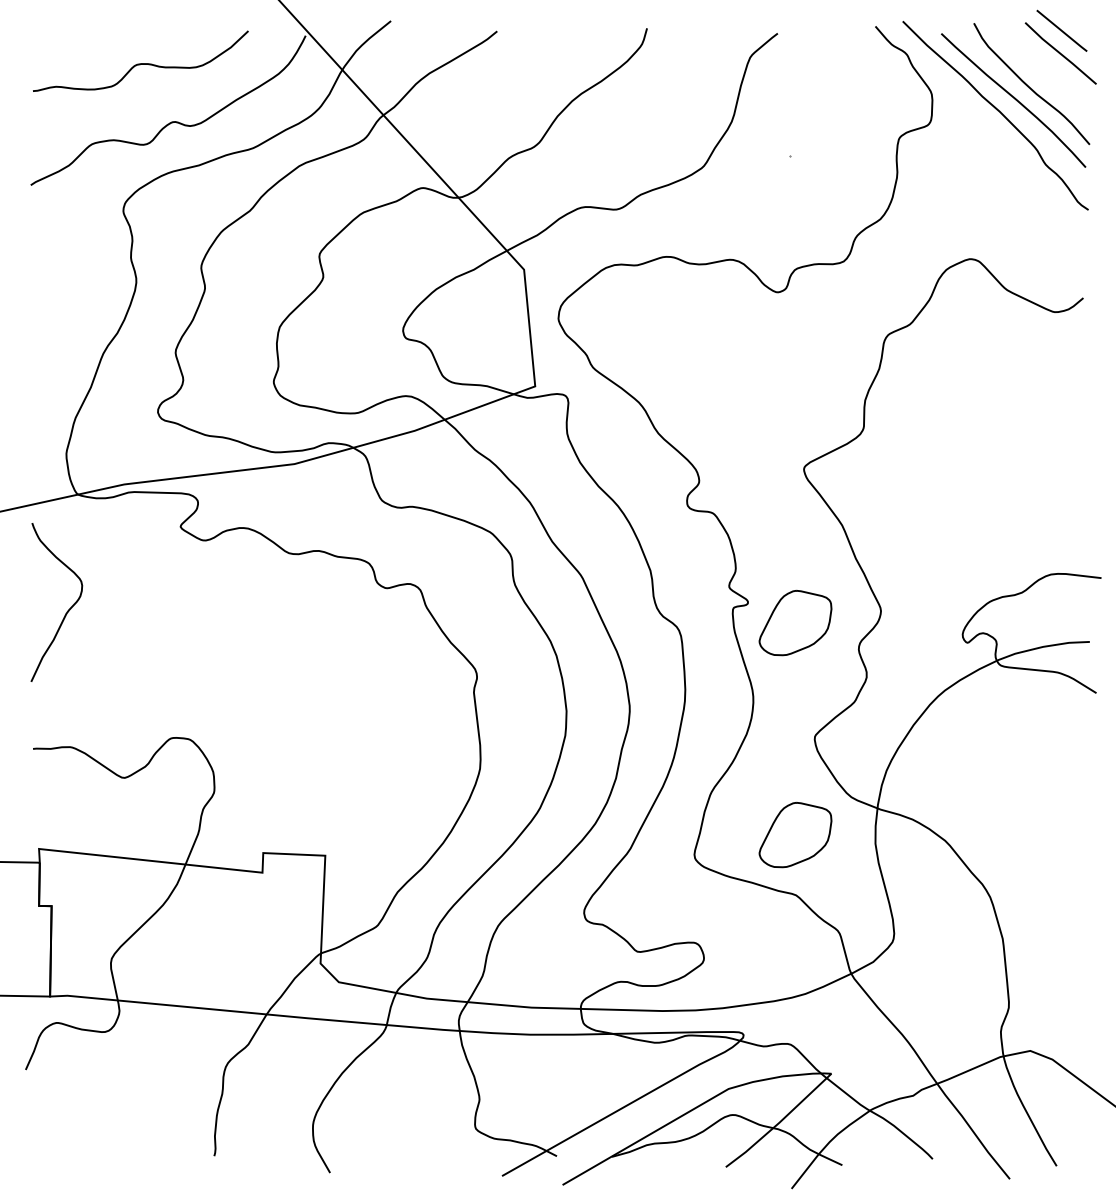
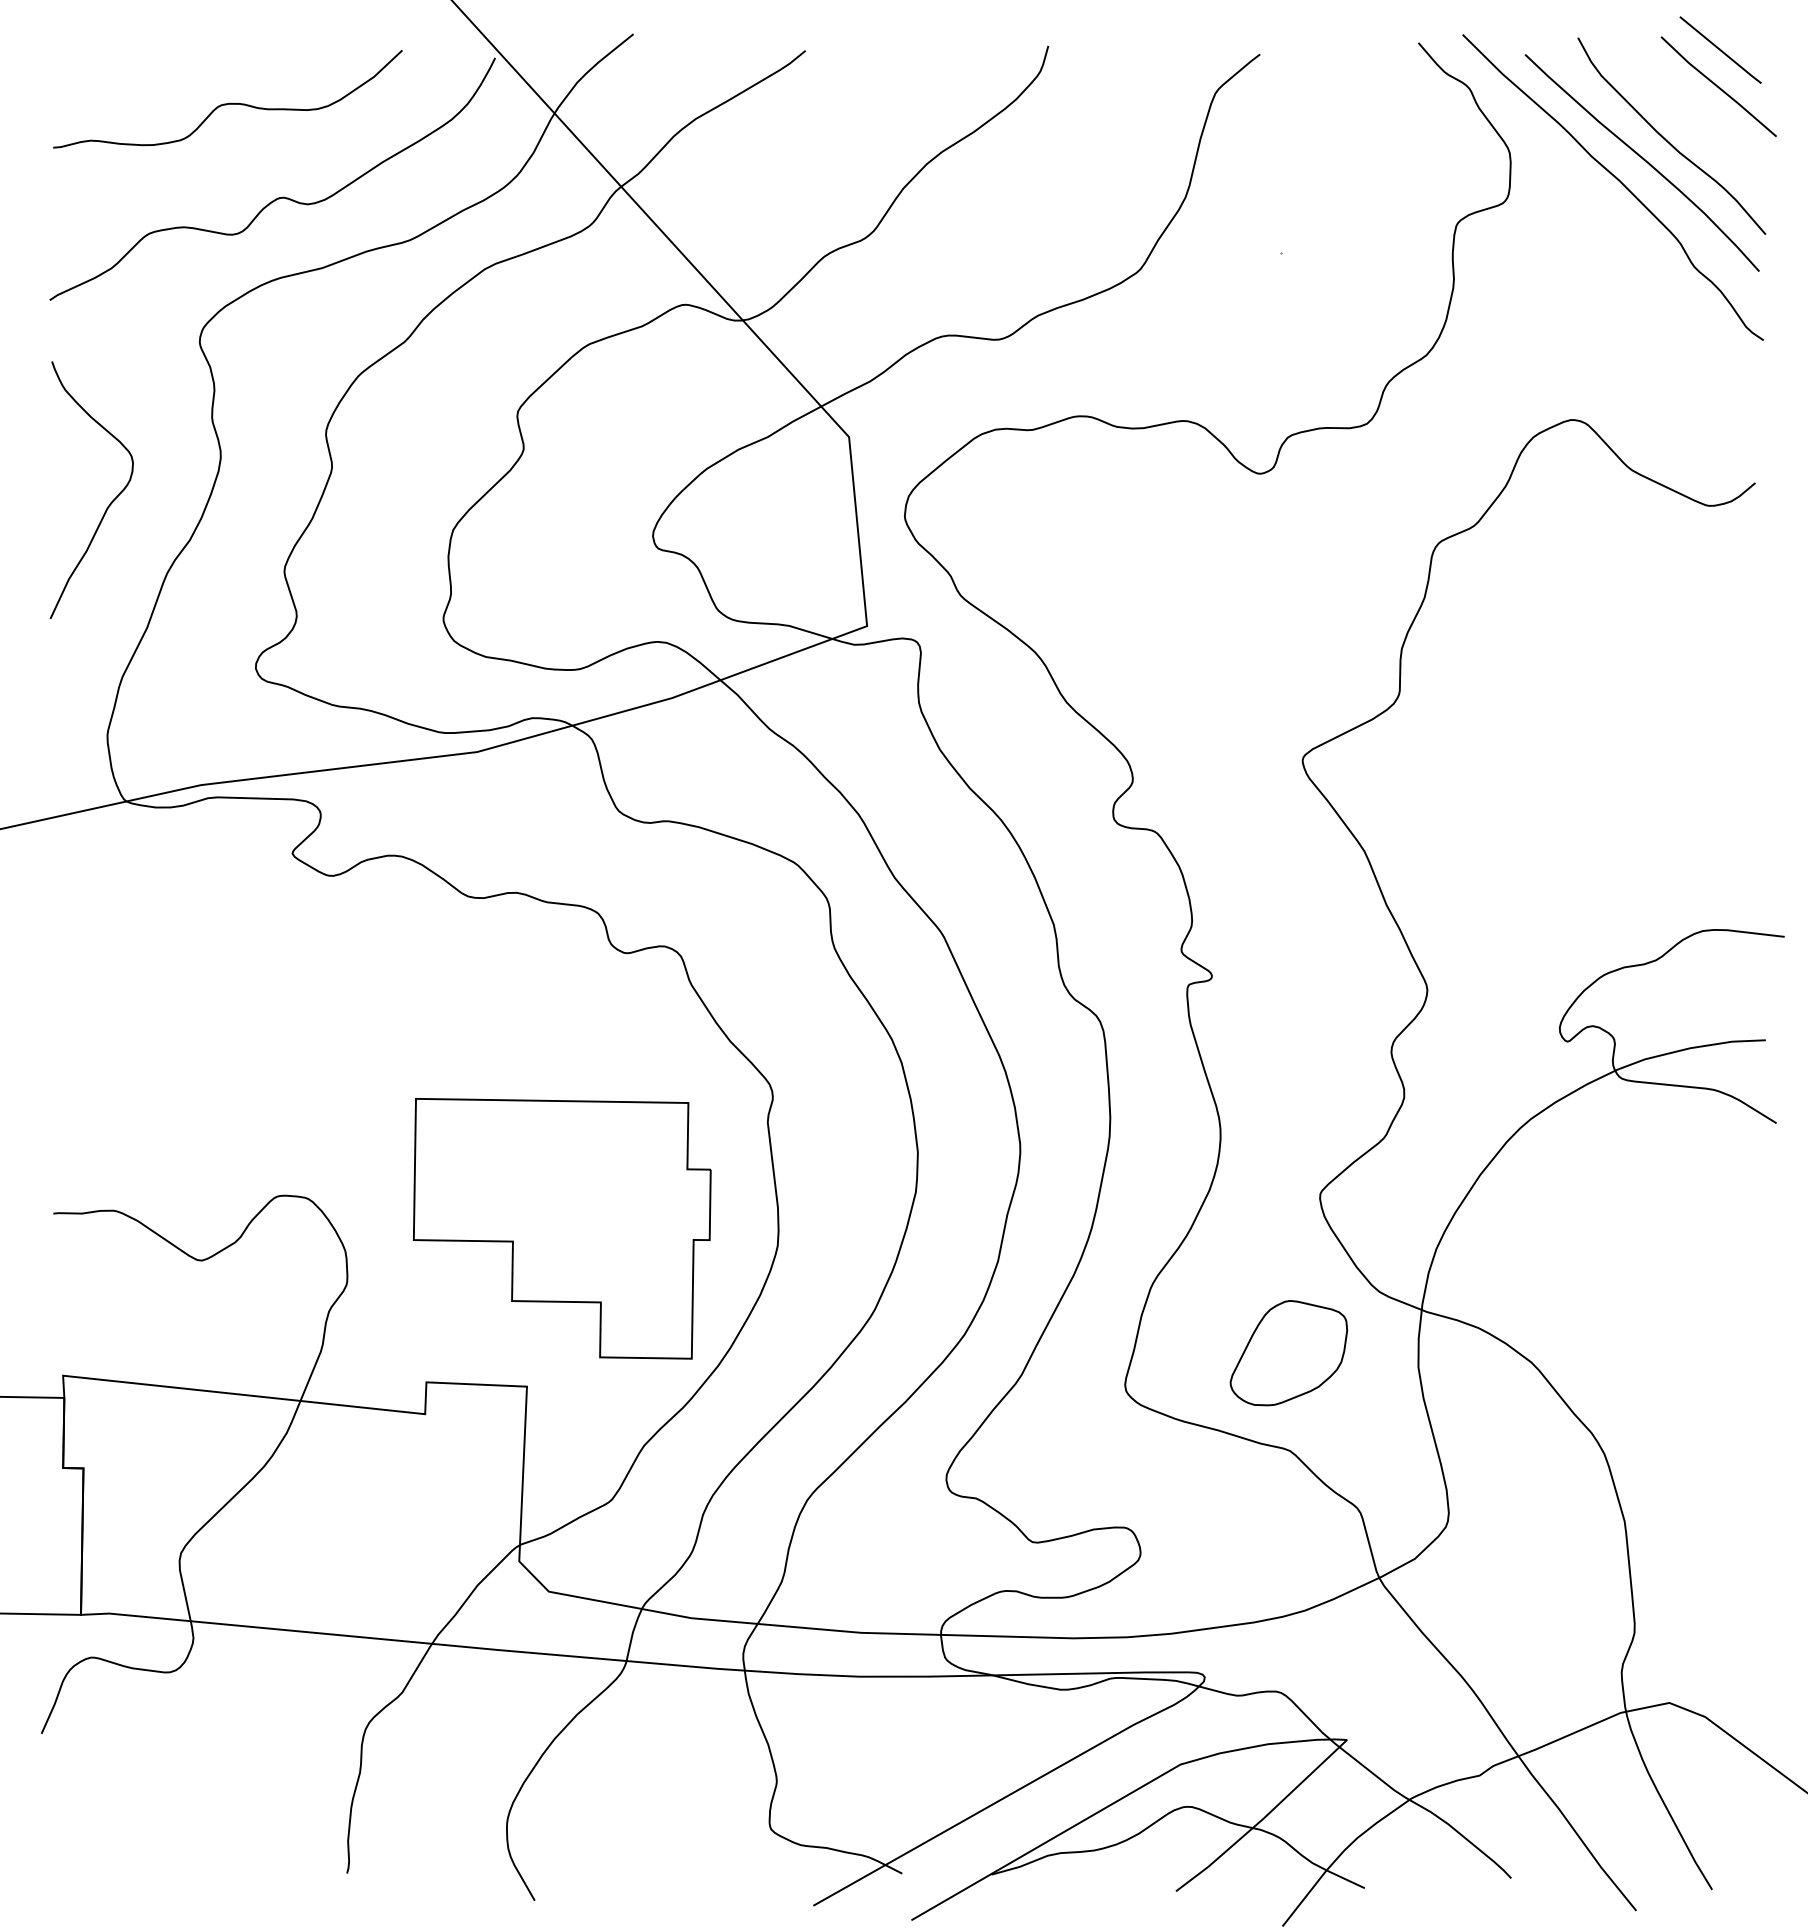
curve: (66, 611) -> (107, 504), moved
part: (795, 622) -> (1288, 1008), removed
part: (346, 758) -> (561, 1229), added

